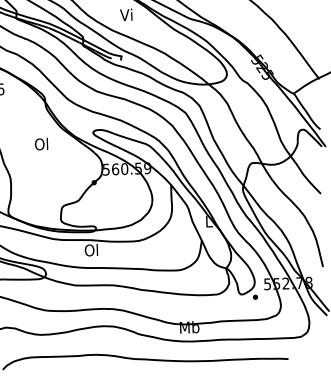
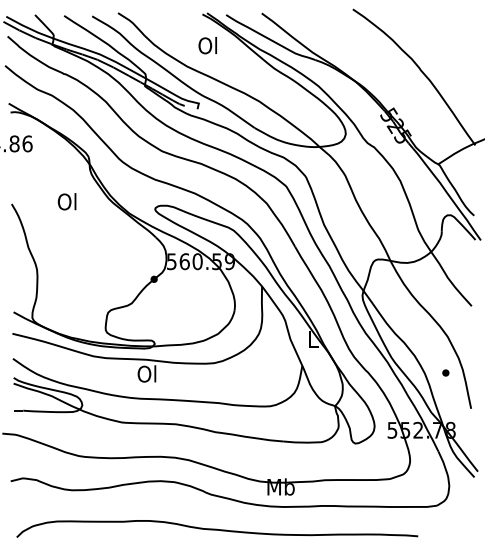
text: (126, 14) -> (207, 45), Vi -> Ol
text: (41, 144) -> (66, 201), moved
part: (255, 296) -> (445, 372), moved

